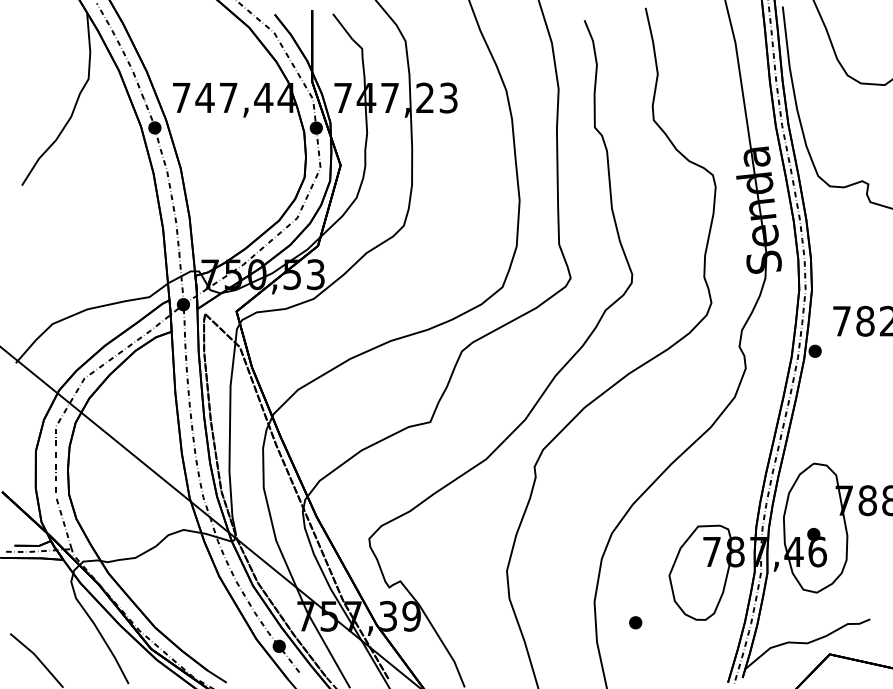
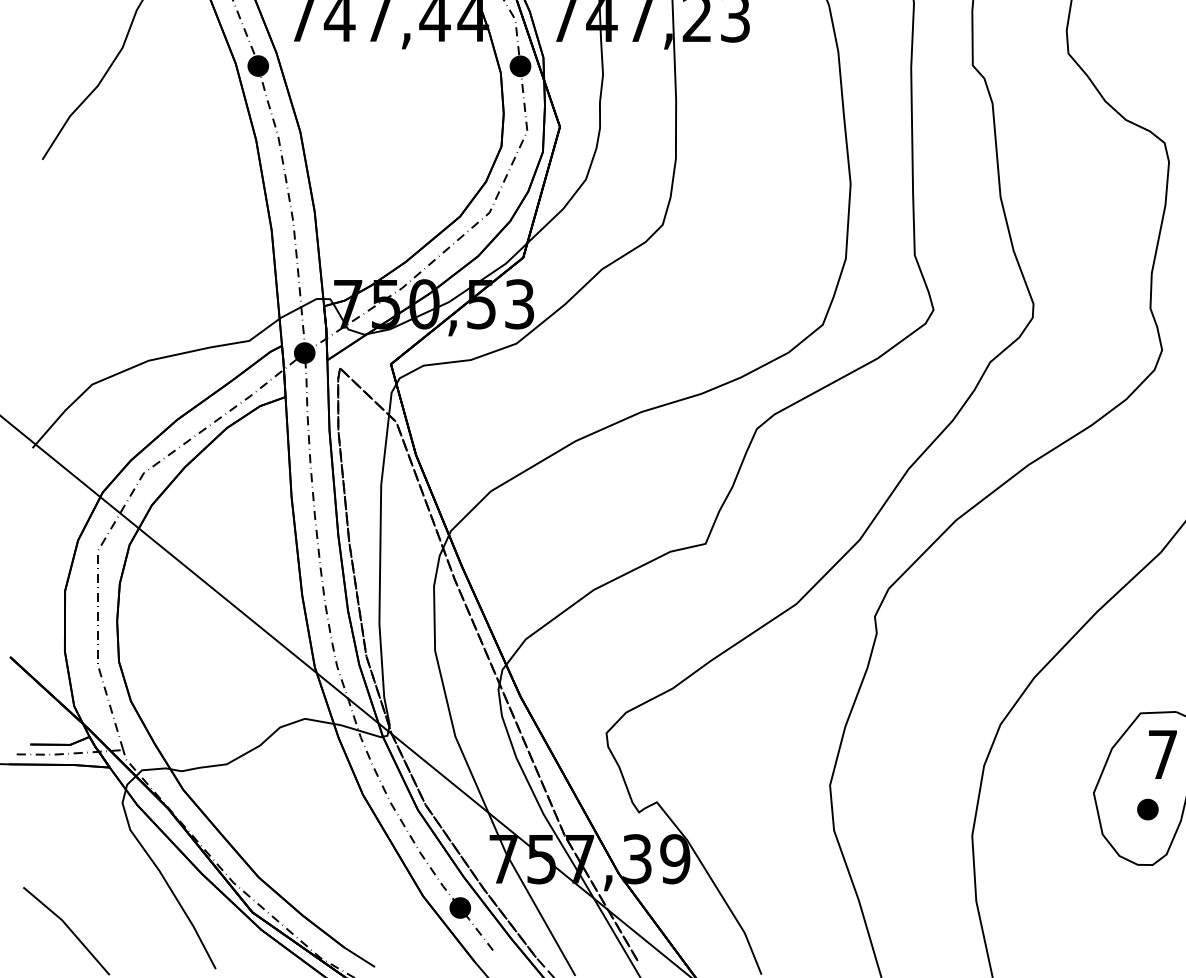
part: (635, 622) -> (1147, 809), moved

